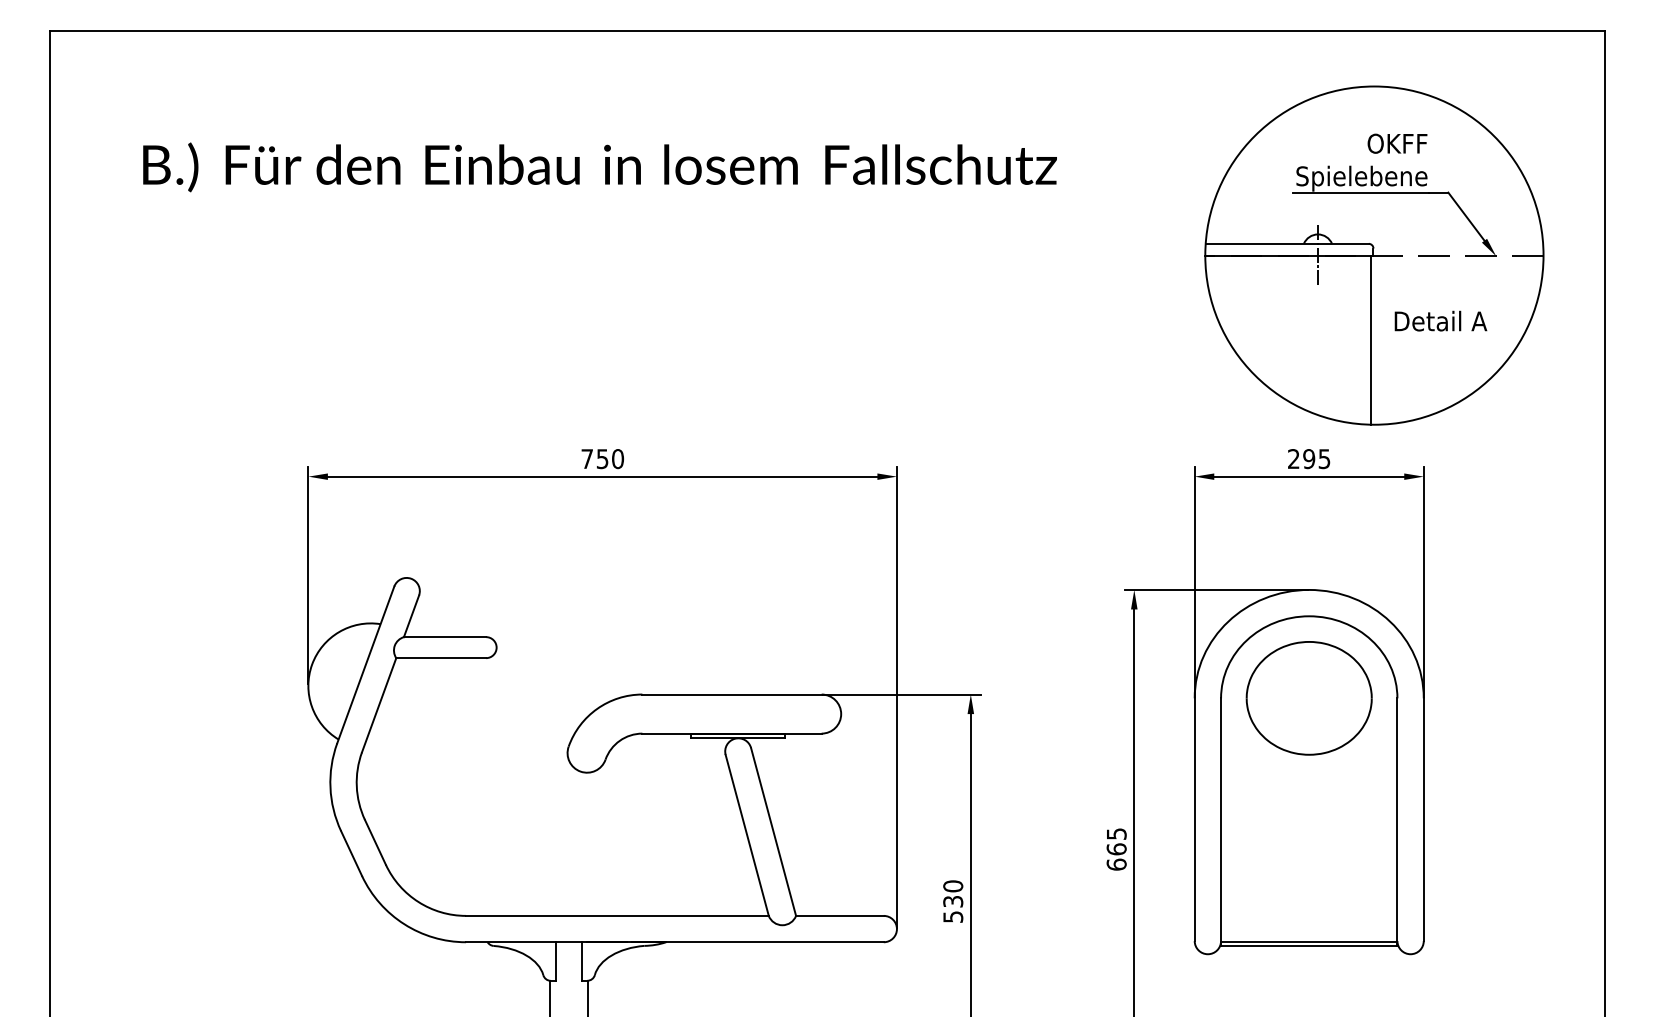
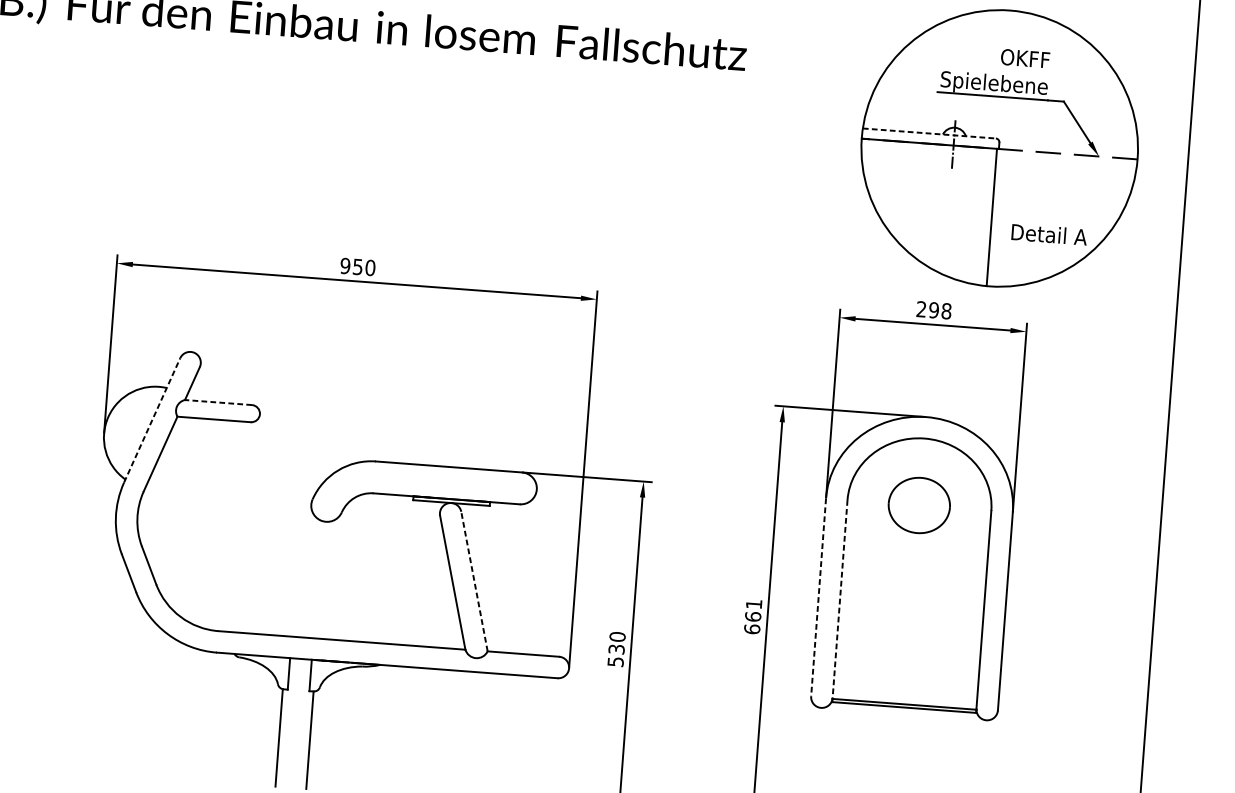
line: (1287, 243) -> (929, 133), solid -> dashed
text: (1440, 320) -> (1049, 234), moved
text: (587, 459) -> (345, 266), 750 -> 950
text: (1324, 459) -> (946, 311), 295 -> 298
line: (444, 637) -> (218, 402), solid -> dashed
line: (365, 664) -> (151, 419), solid -> dashed
part: (1308, 698) -> (918, 505), size x0.6
line: (1194, 820) -> (818, 598), solid -> dashed
line: (1221, 820) -> (840, 599), solid -> dashed
line: (773, 831) -> (474, 581), solid -> dashed
text: (1116, 833) -> (753, 603), 665 -> 661

